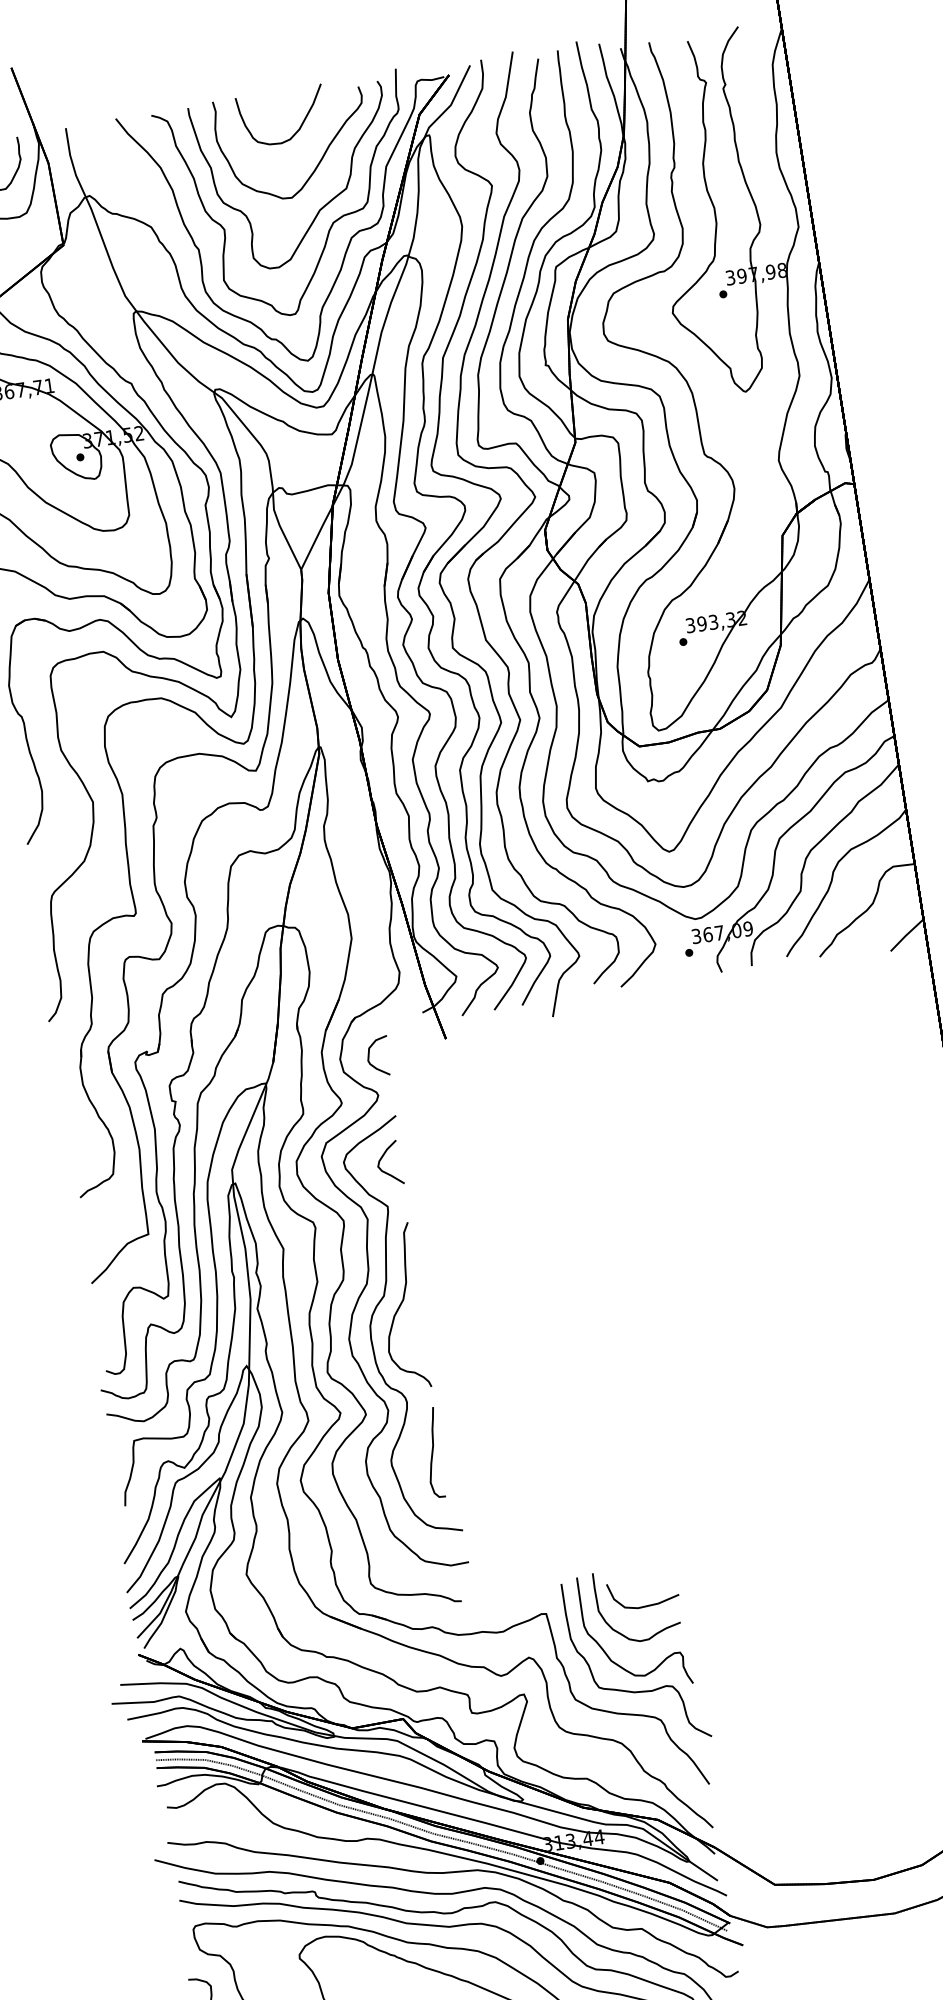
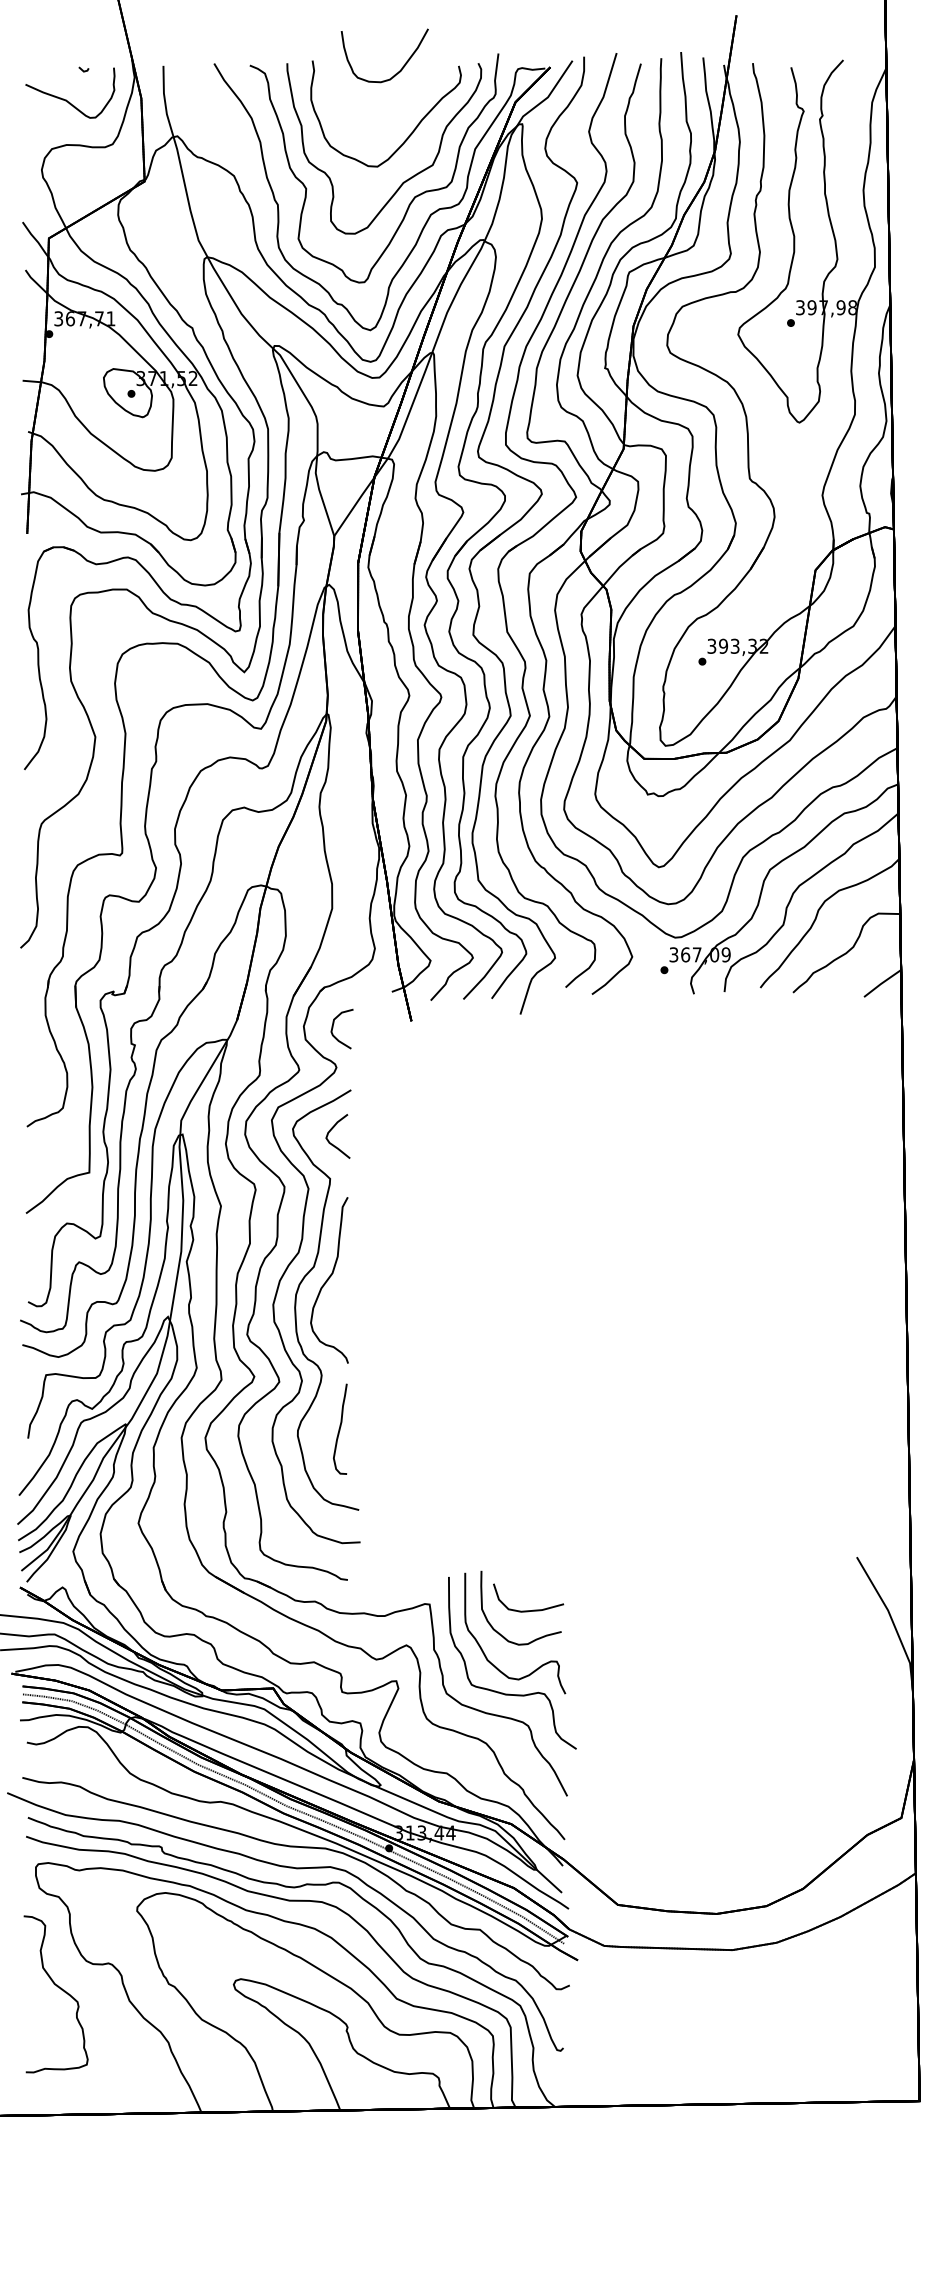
curve: (300, 124) -> (402, 66), moved

